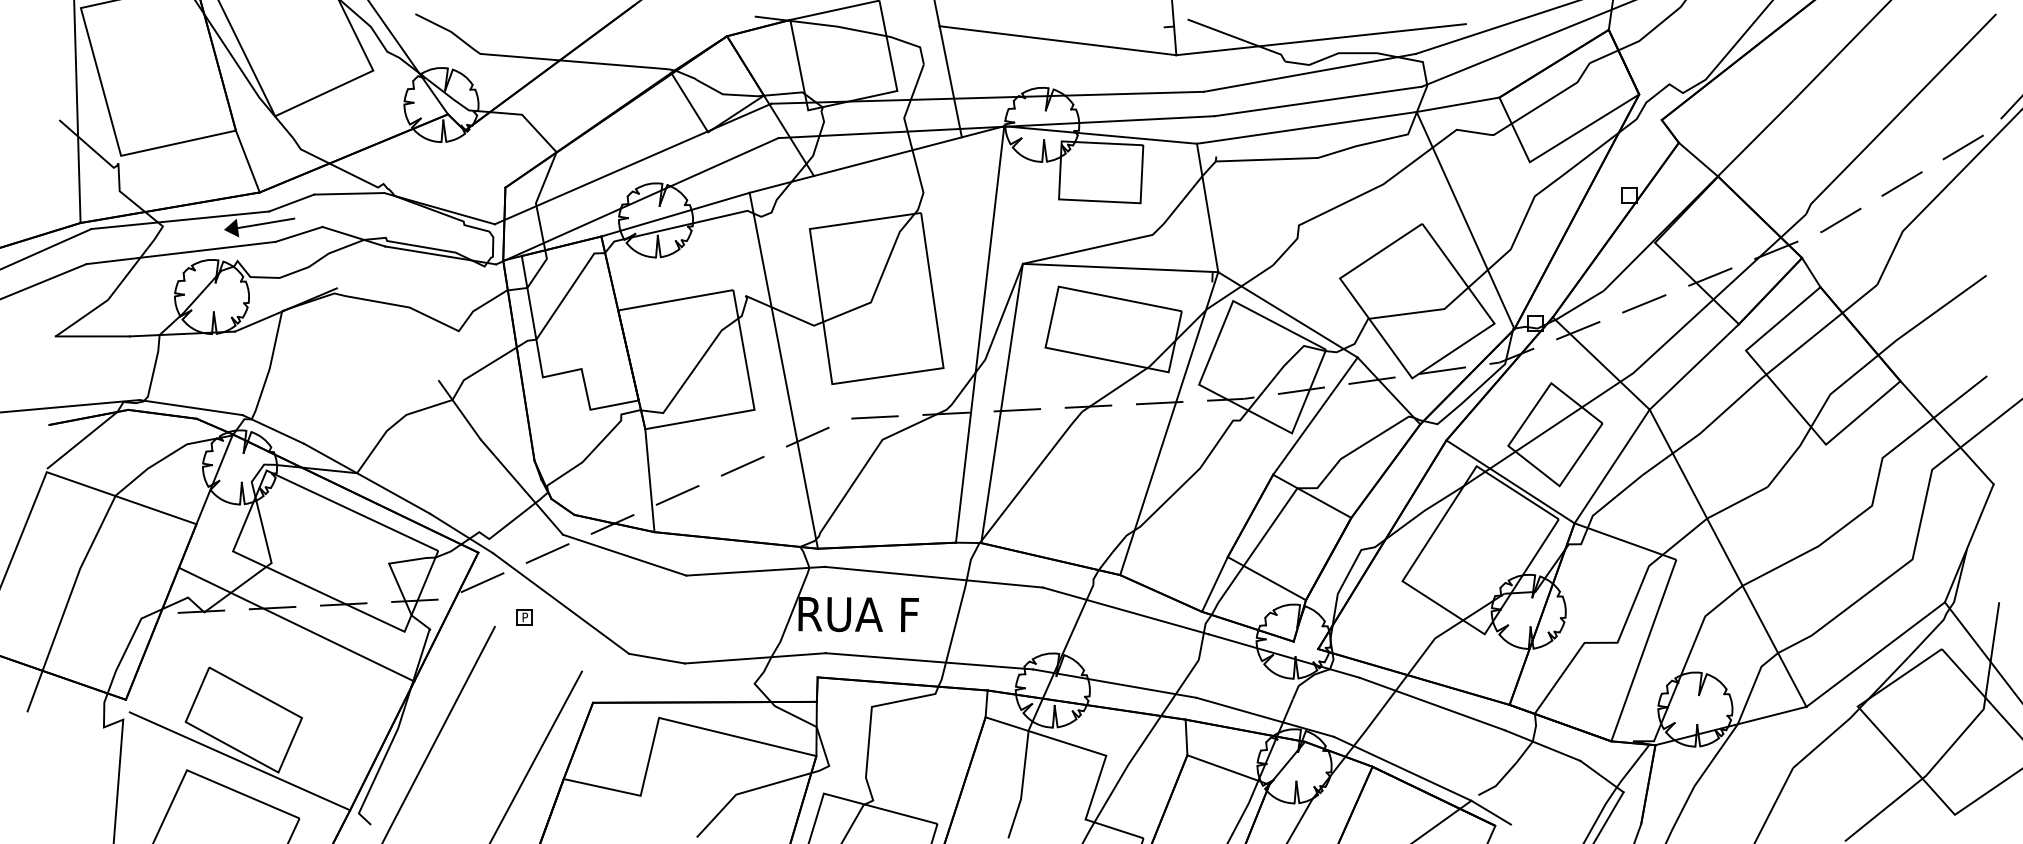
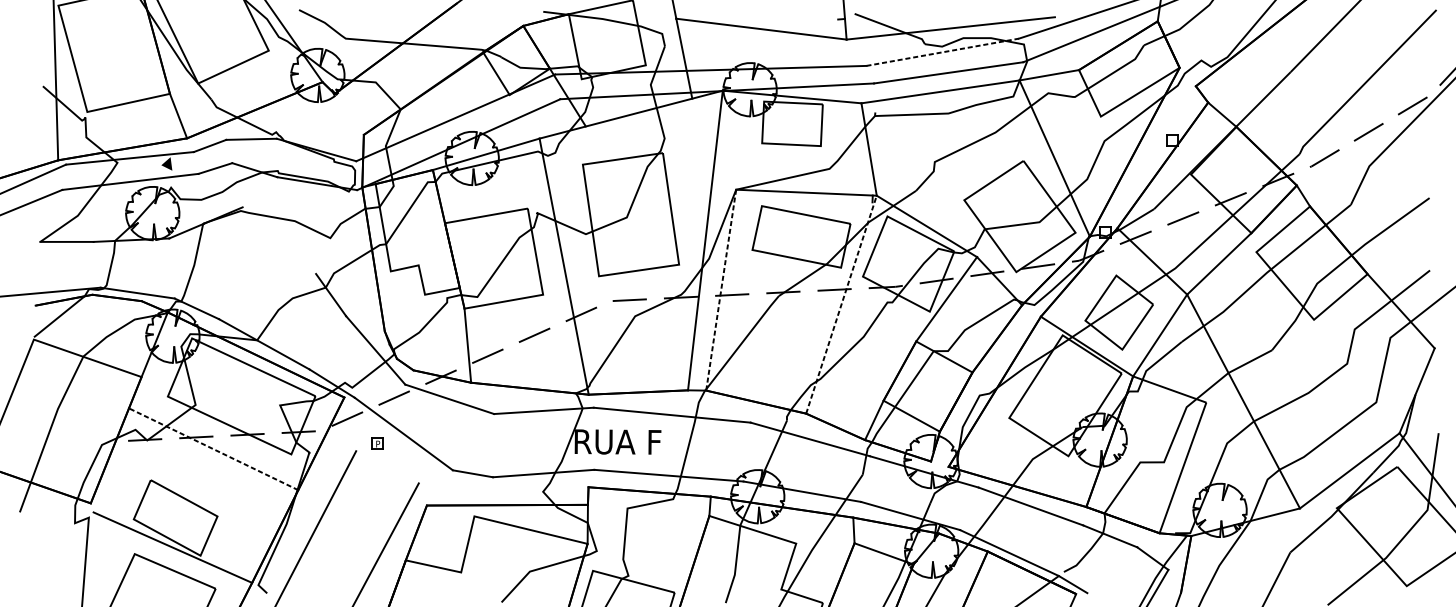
line: (1309, 72) -> (942, 52), solid -> dashed
line: (266, 223) -> (191, 160), removed
line: (1002, 403) -> (721, 290), solid -> dashed
line: (1169, 423) -> (841, 304), solid -> dashed
line: (296, 624) -> (213, 449), solid -> dashed

